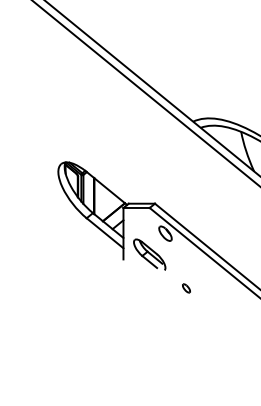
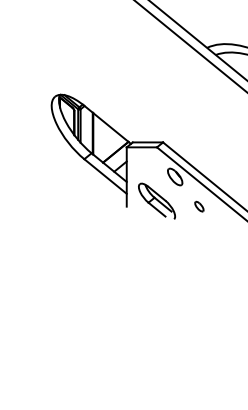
part: (186, 288) -> (199, 206), moved

